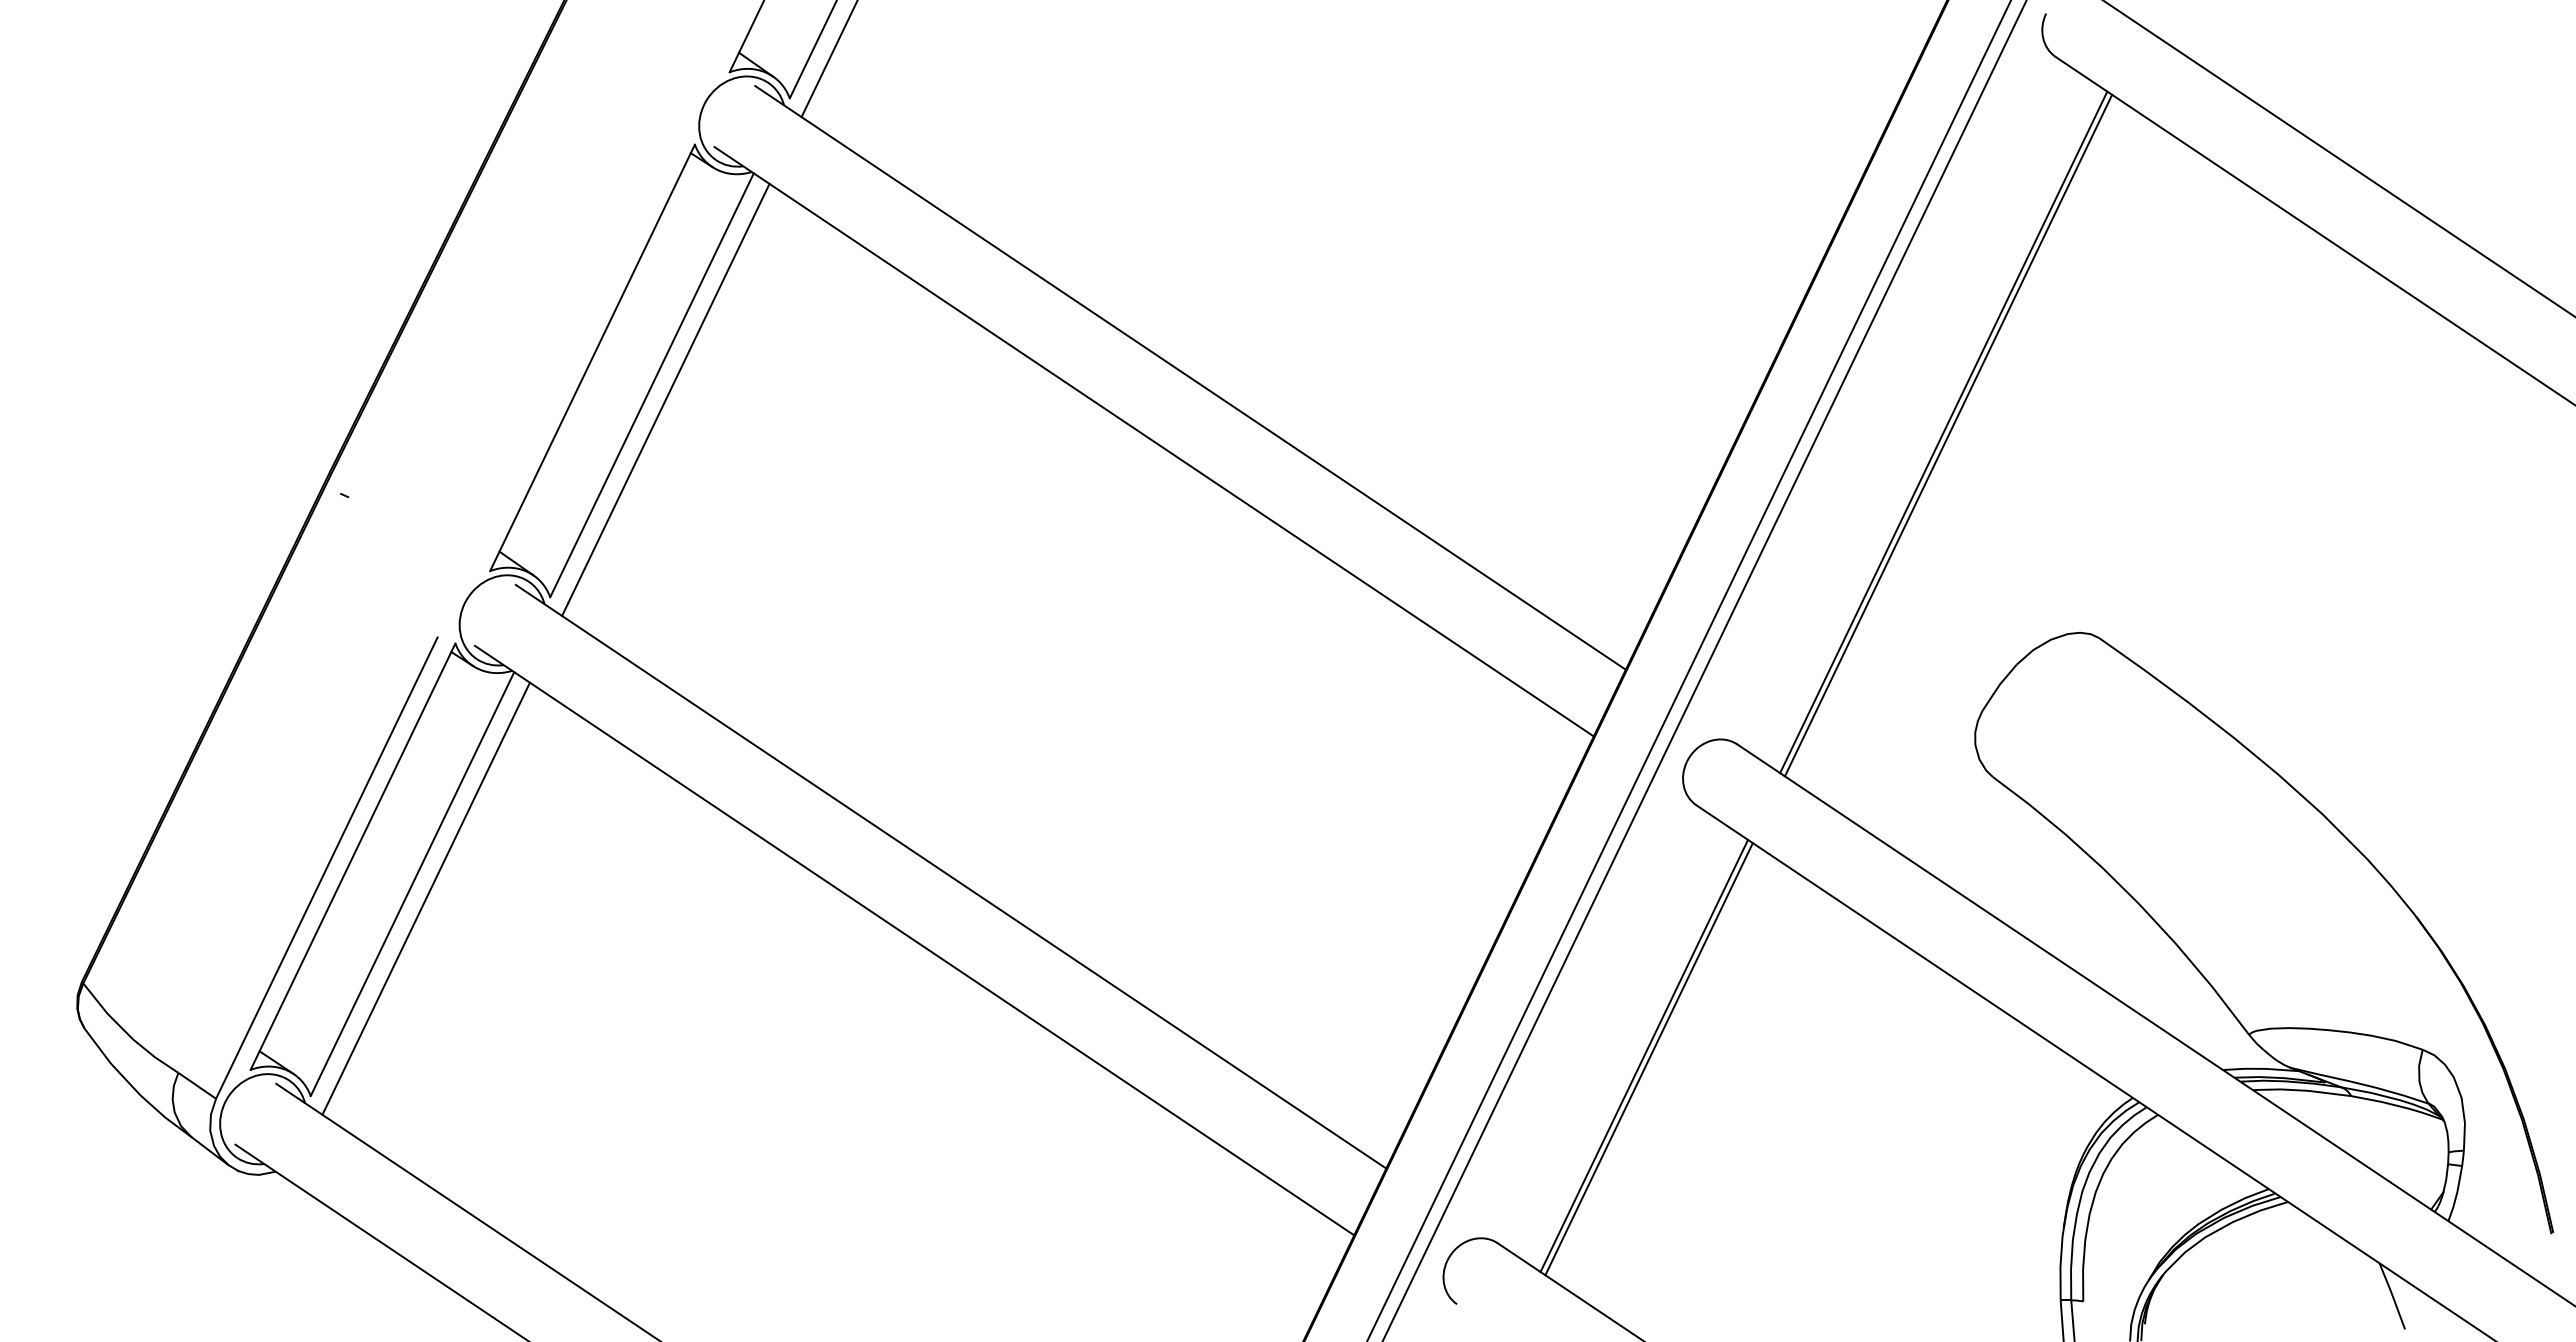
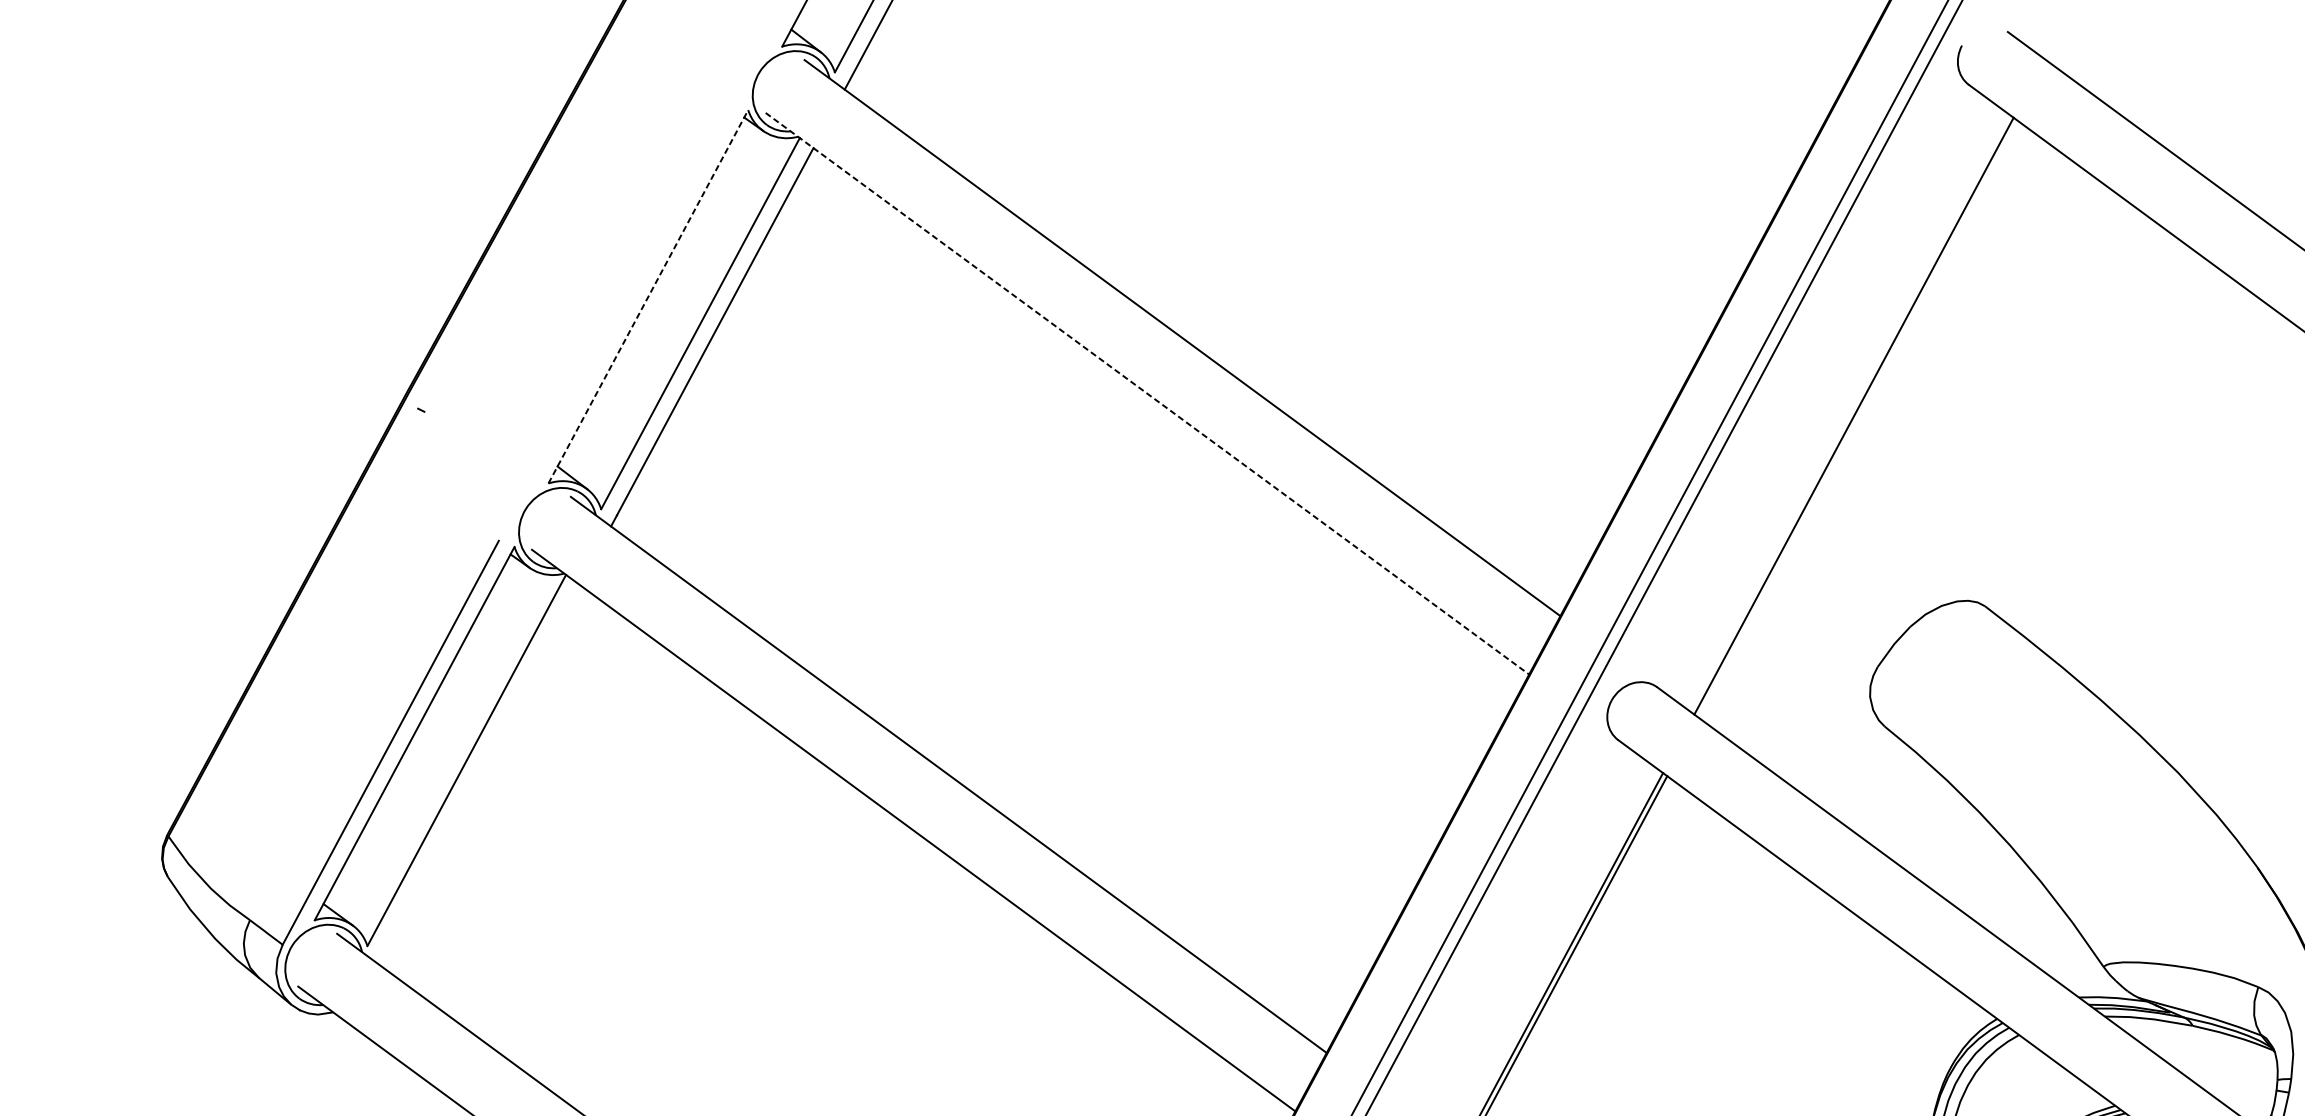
line: (592, 357) -> (648, 296), solid -> dashed
line: (1948, 435) -> (1858, 419), removed
line: (1154, 441) -> (1147, 393), solid -> dashed
line: (425, 898) -> (477, 773), removed

